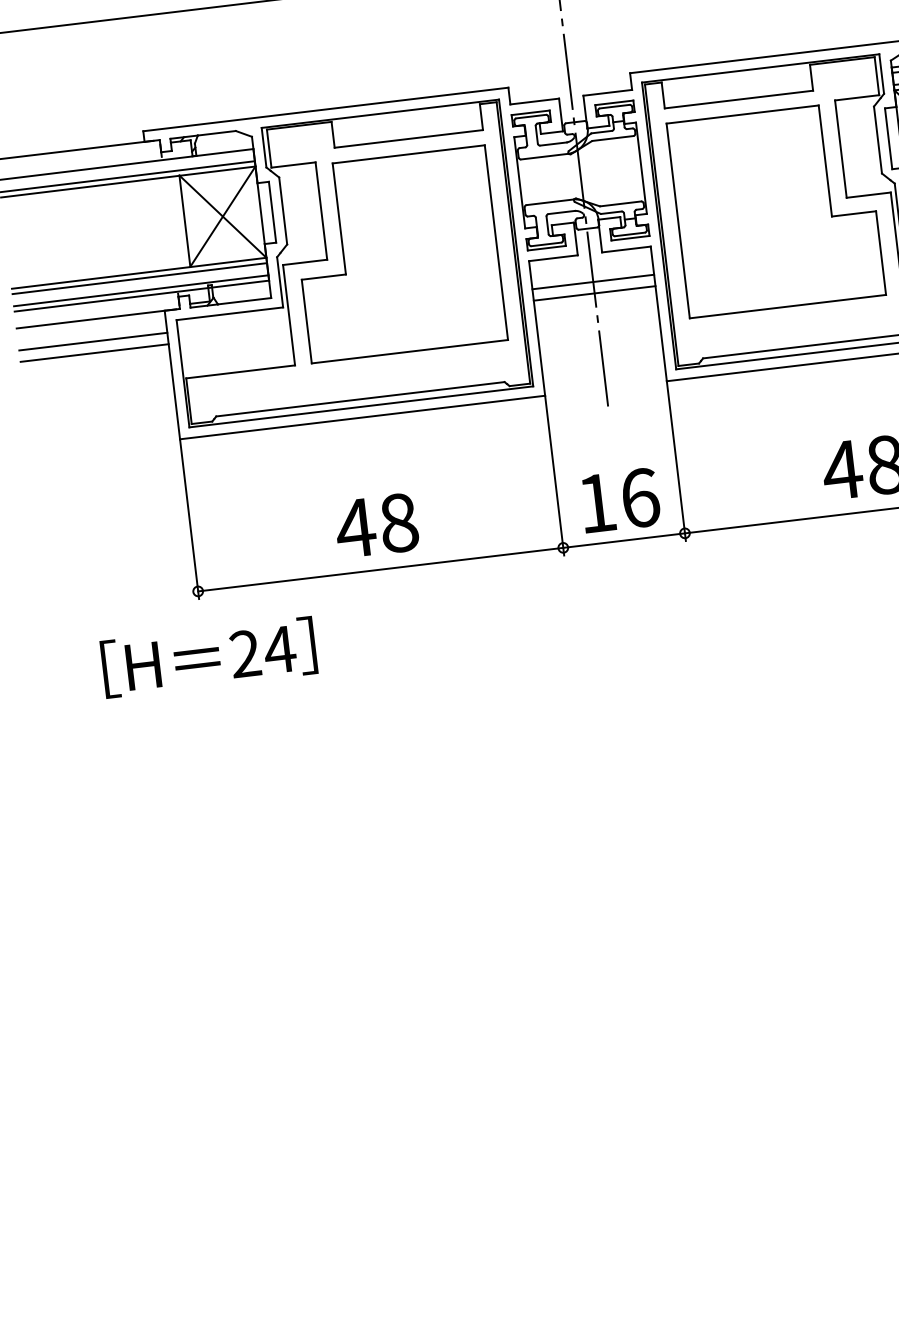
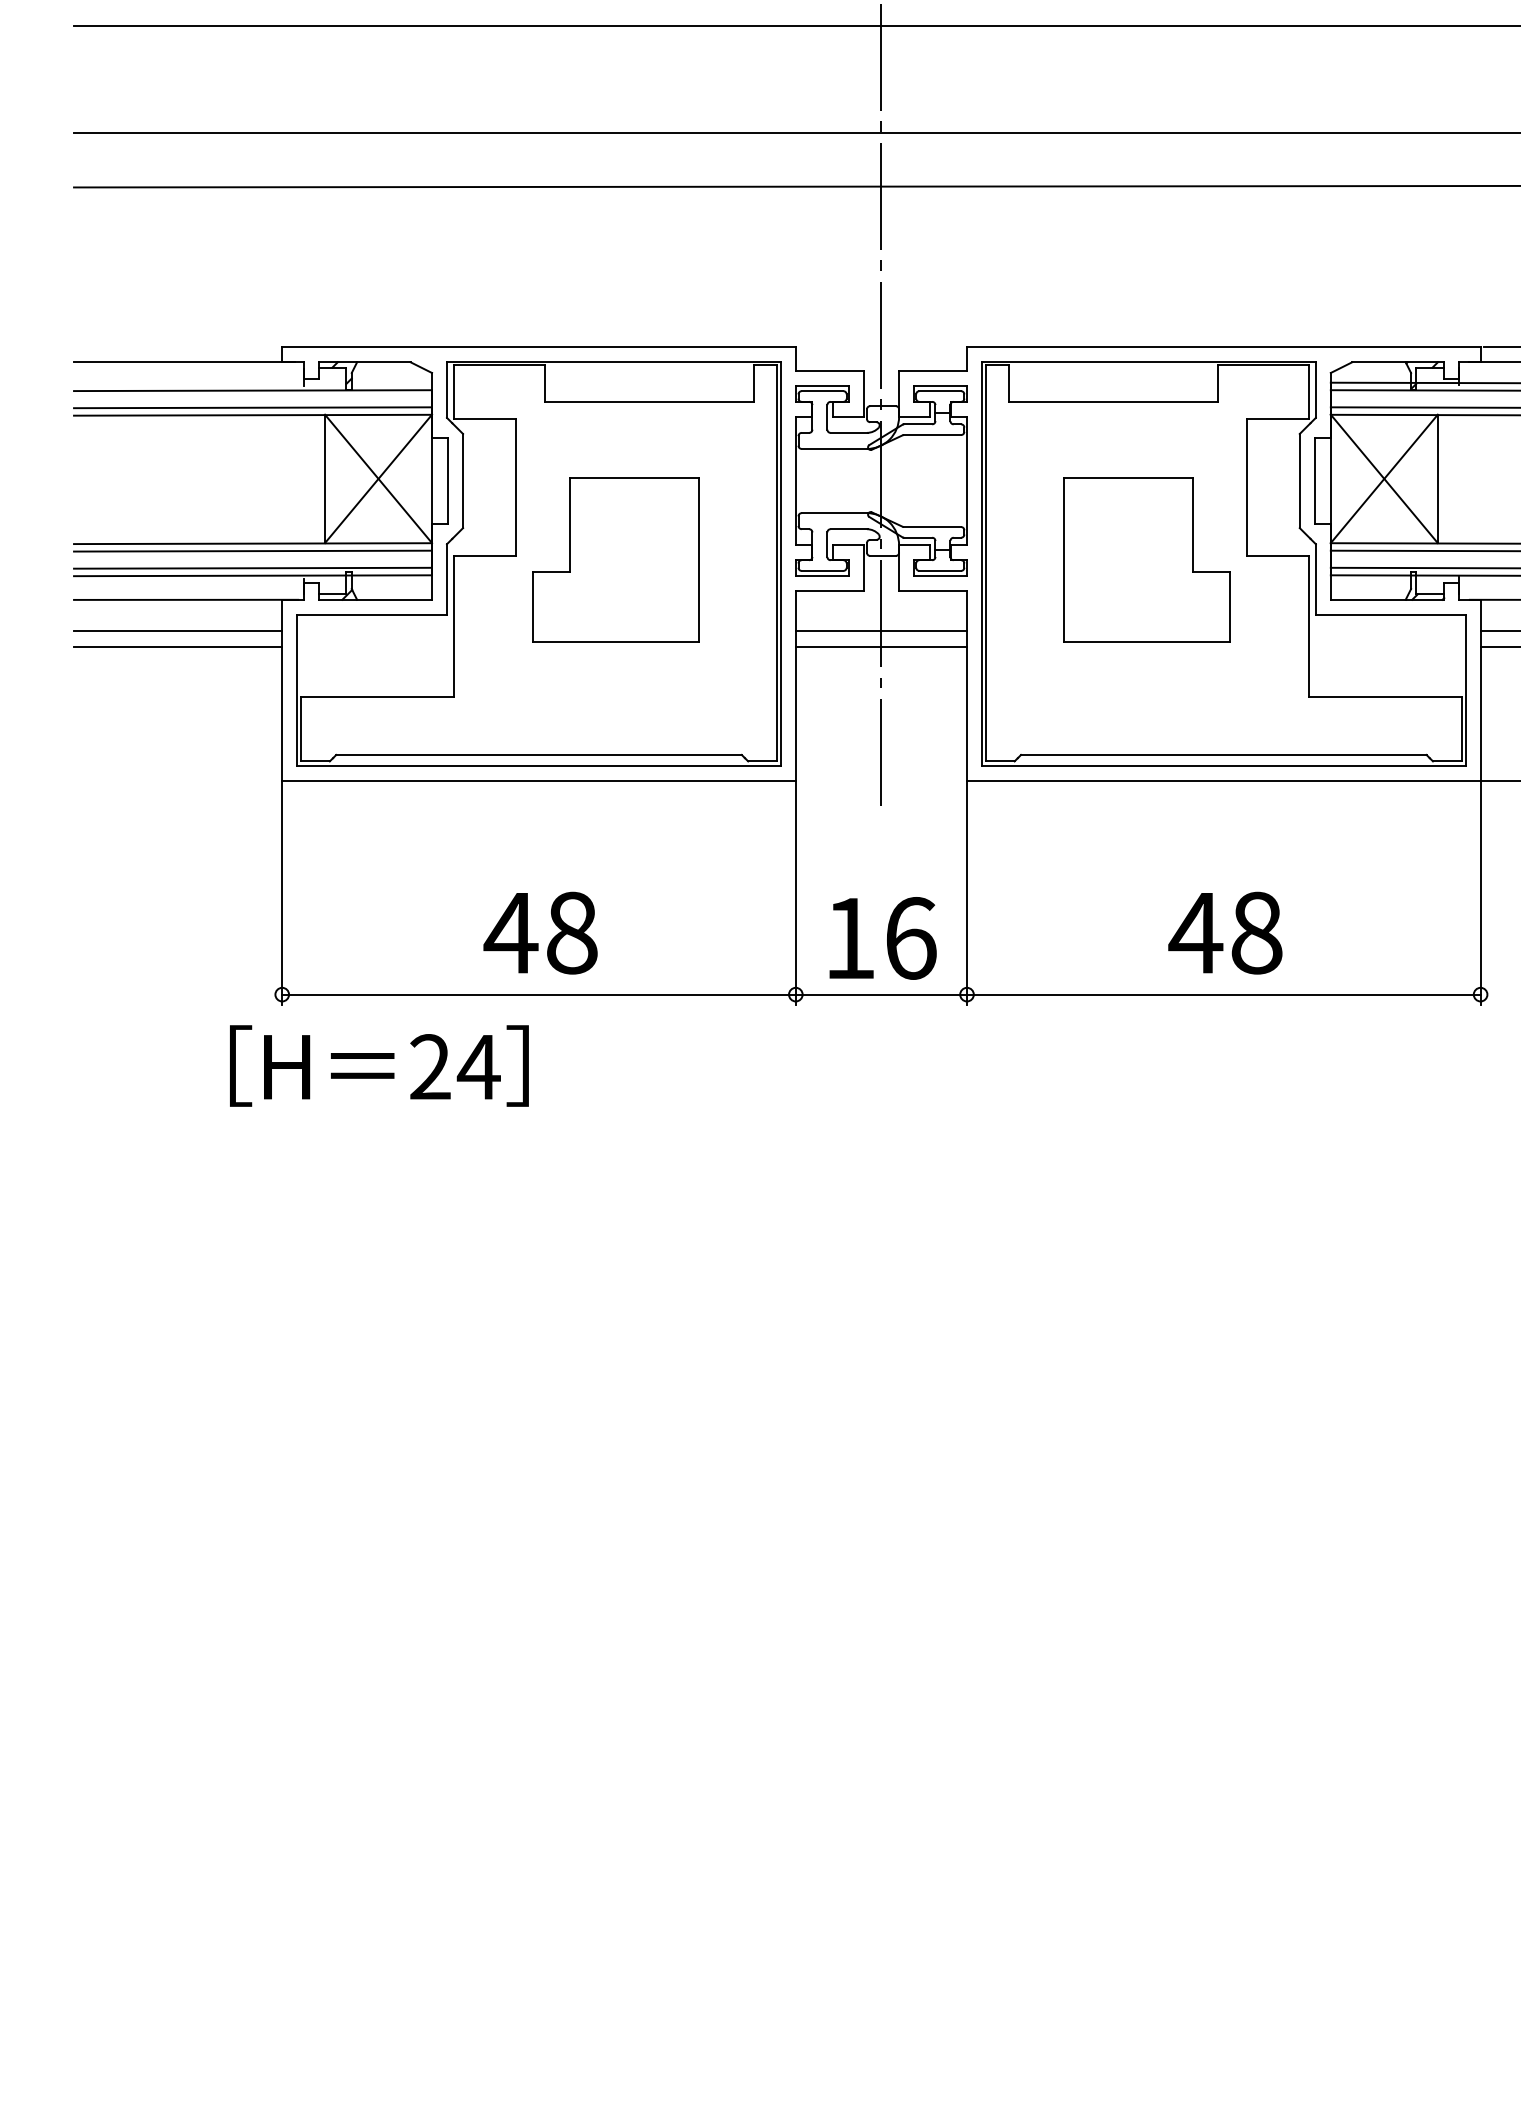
part: (775, 208) -> (1146, 559), size x0.6
part: (398, 253) -> (615, 559), size x0.6
text: (209, 657) -> (379, 1065), moved

